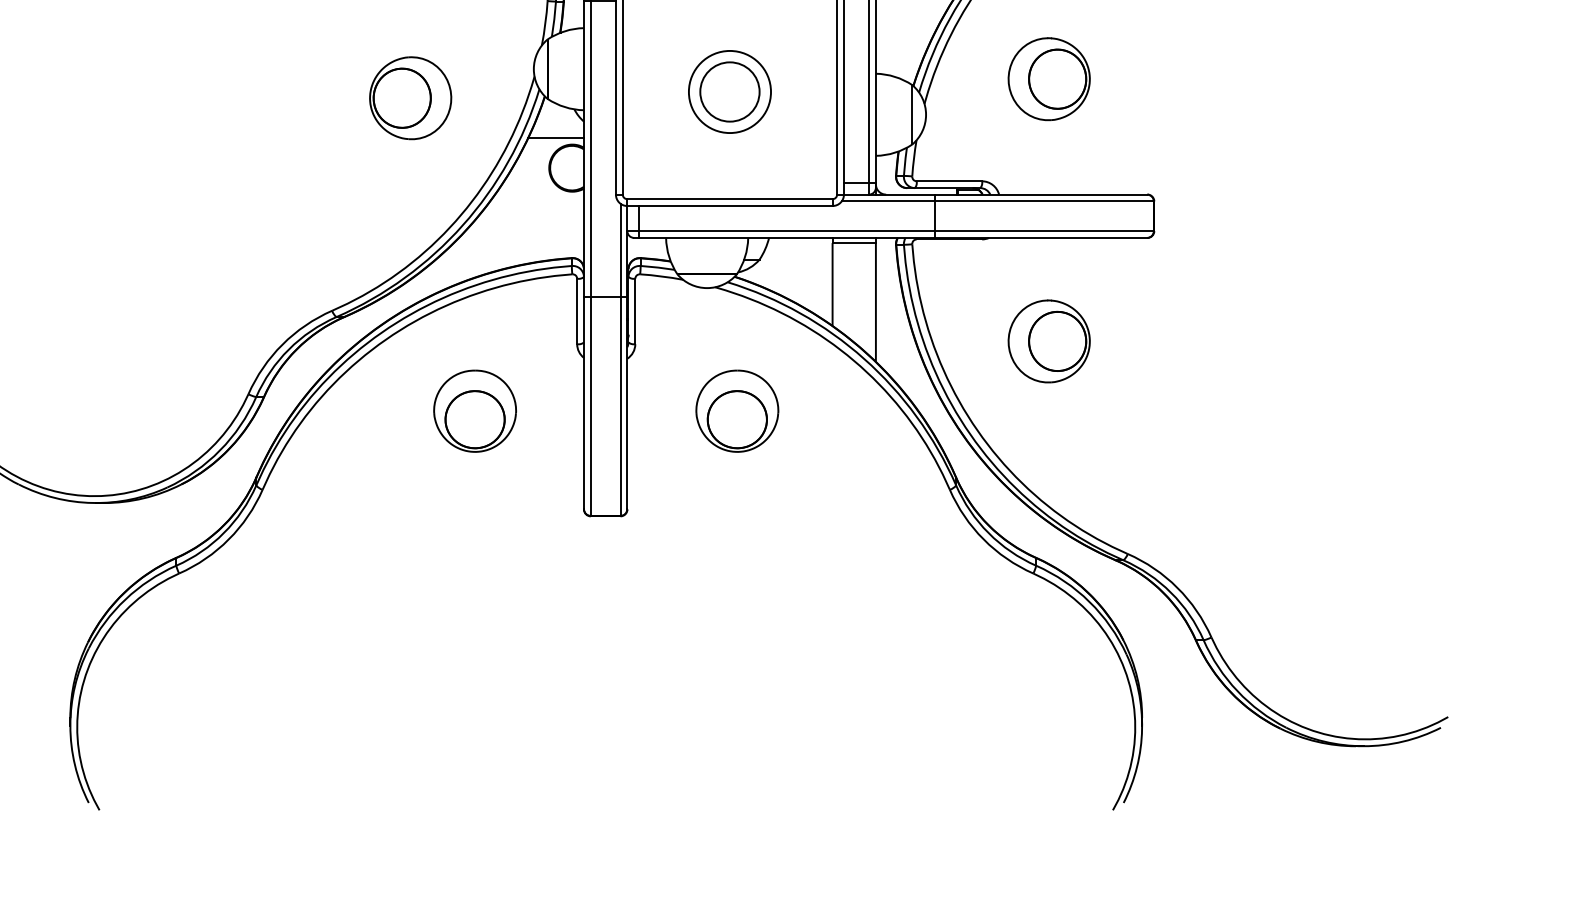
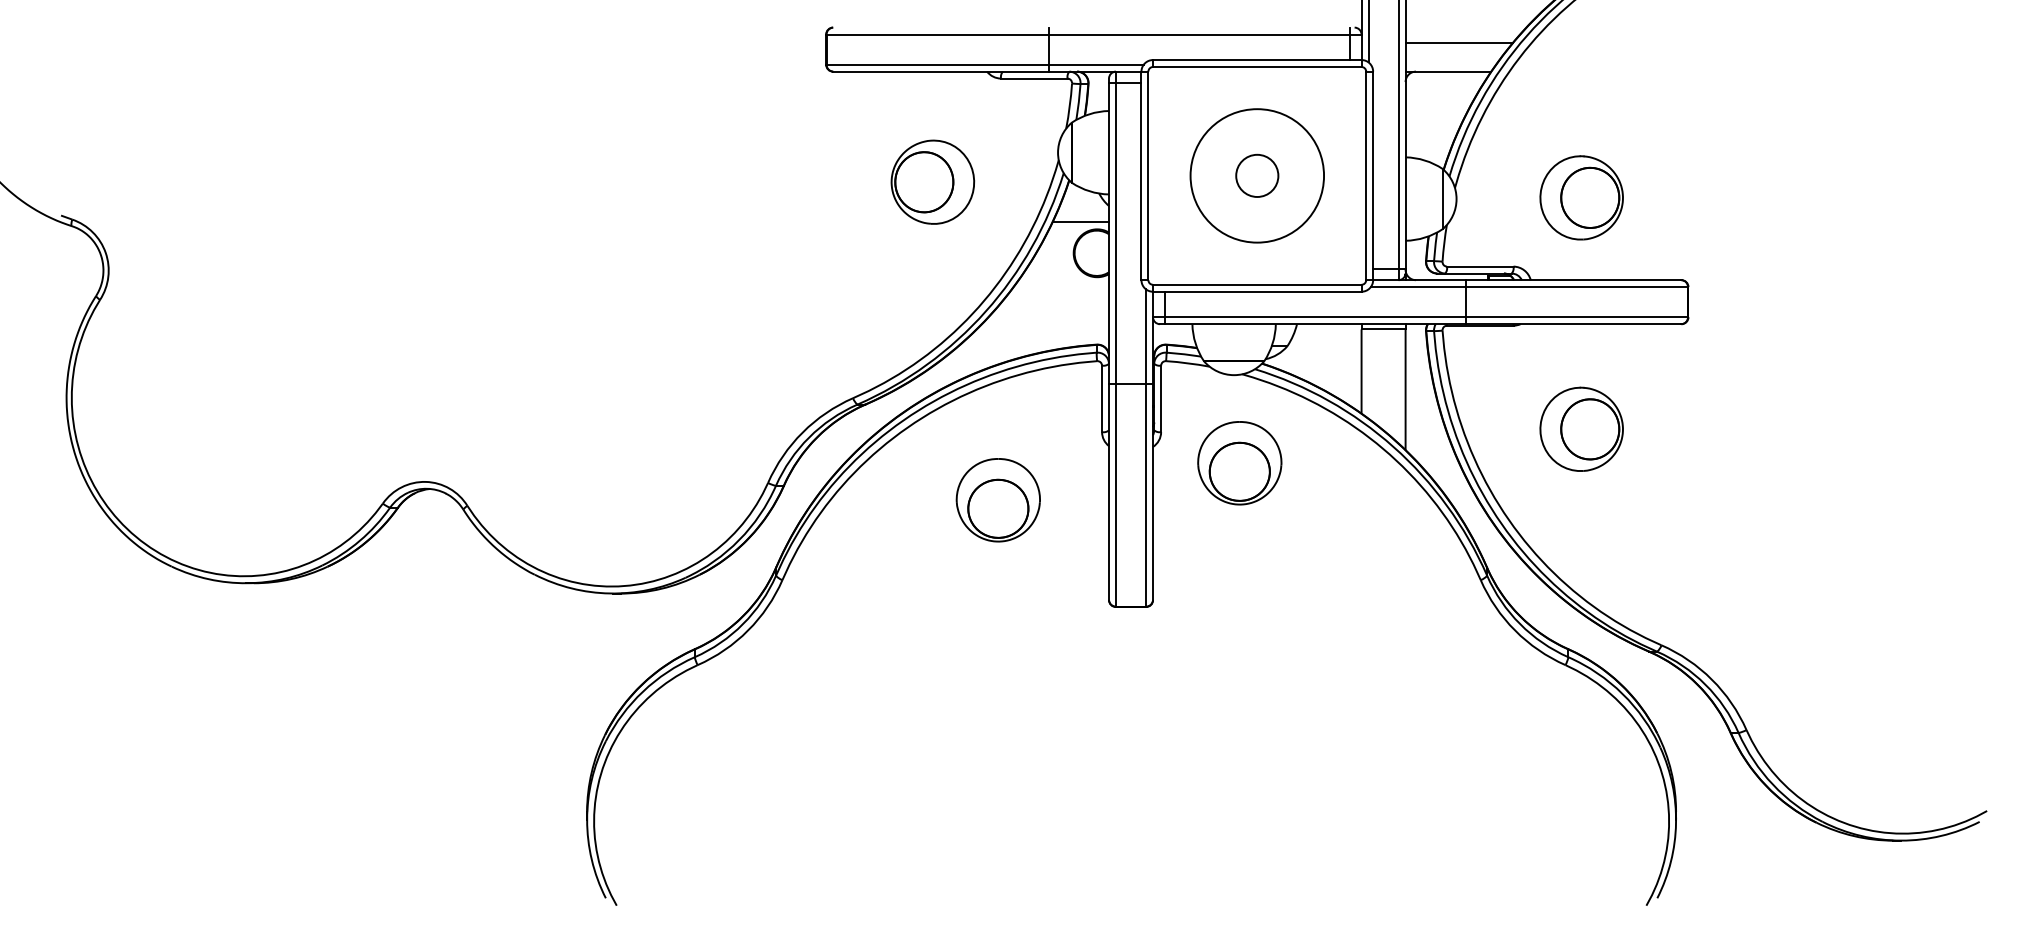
part: (1049, 78) -> (1581, 197), moved
circle: (730, 91) -> (1257, 175), size x0.7
circle: (730, 91) -> (1257, 175), size x1.6
part: (737, 411) -> (1239, 463), moved

